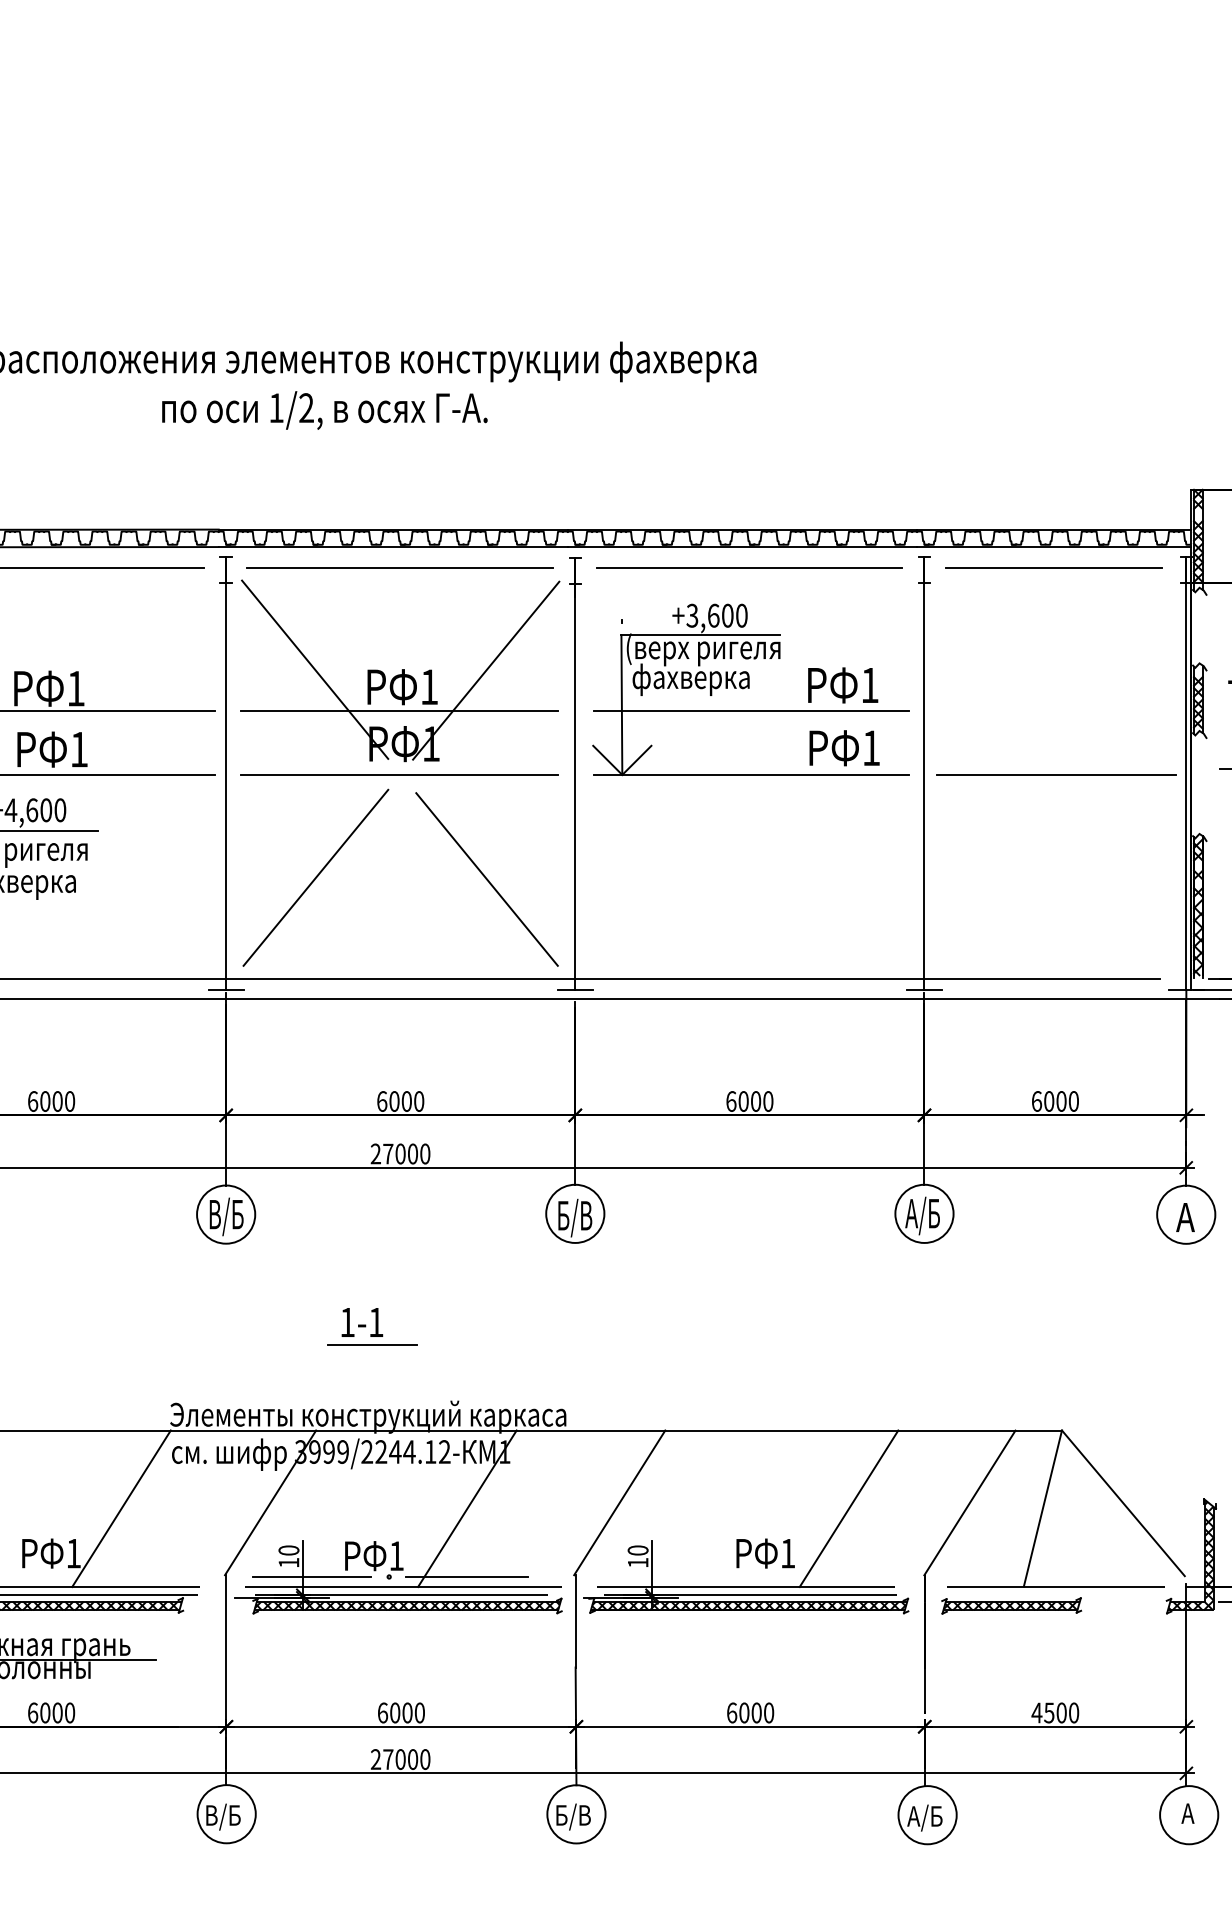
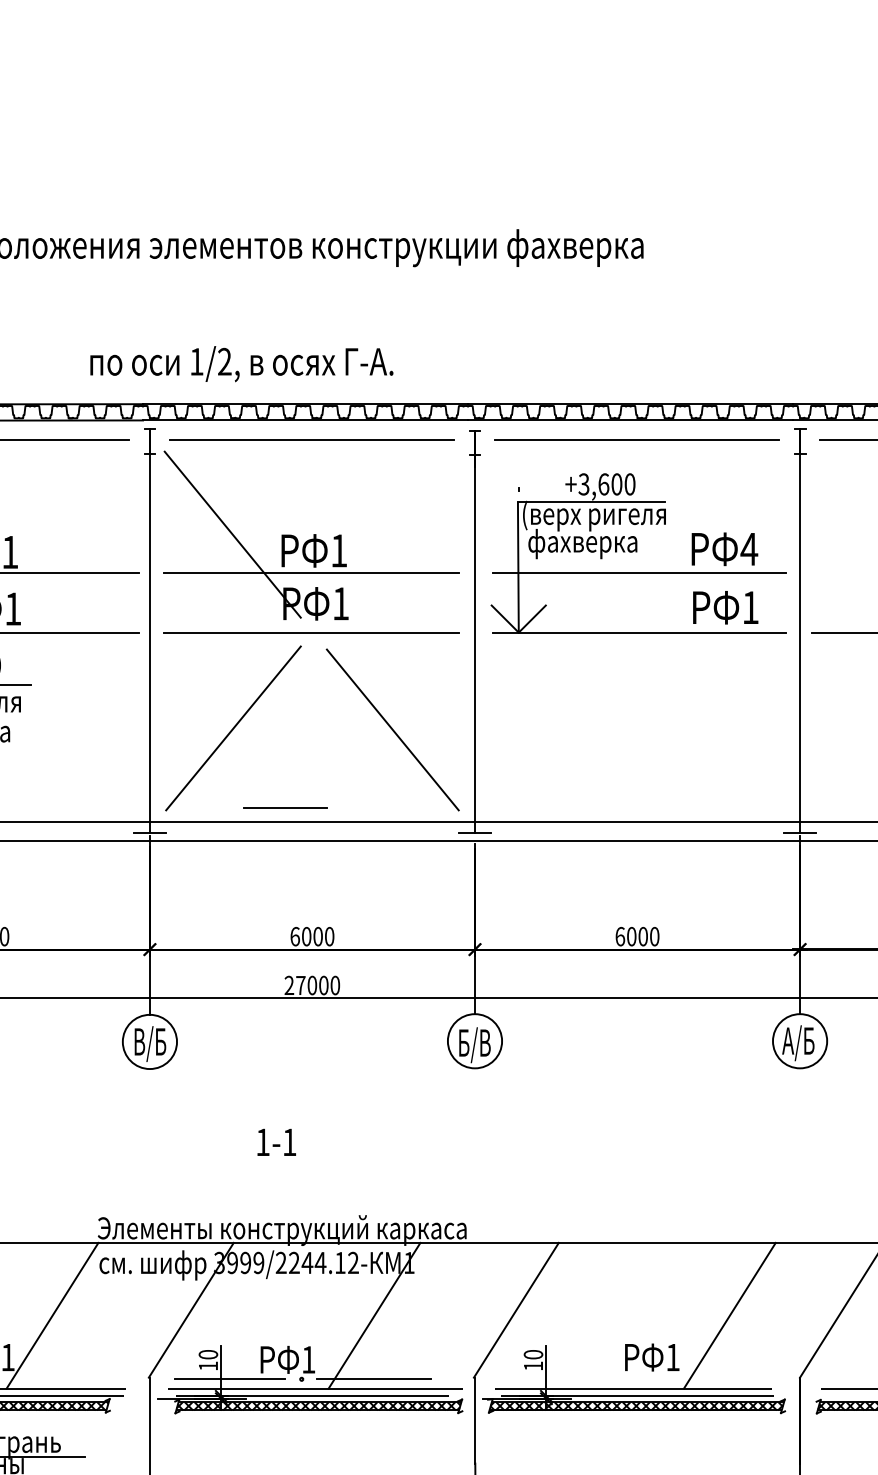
text: (324, 410) -> (241, 364), moved
line: (486, 670) -> (392, 535), removed
text: (869, 685) -> (748, 549), 1 -> 4
line: (372, 1344) -> (286, 807), moved

